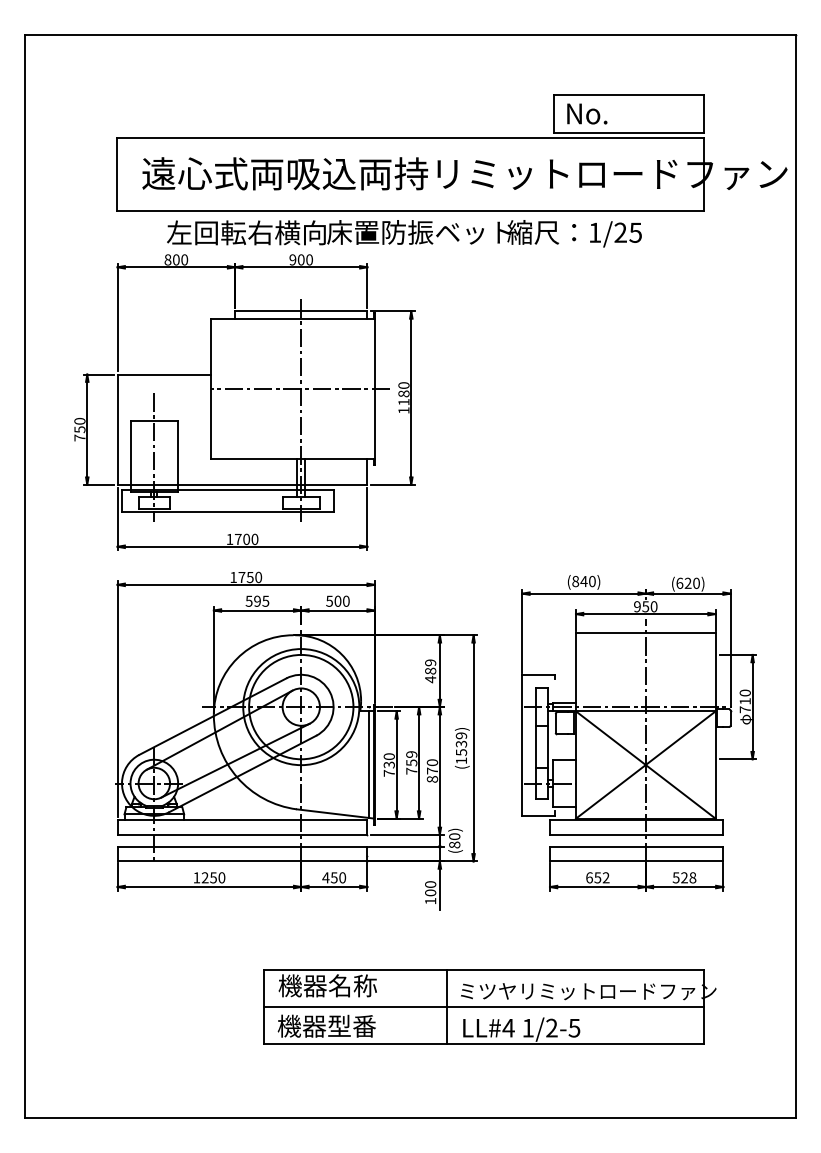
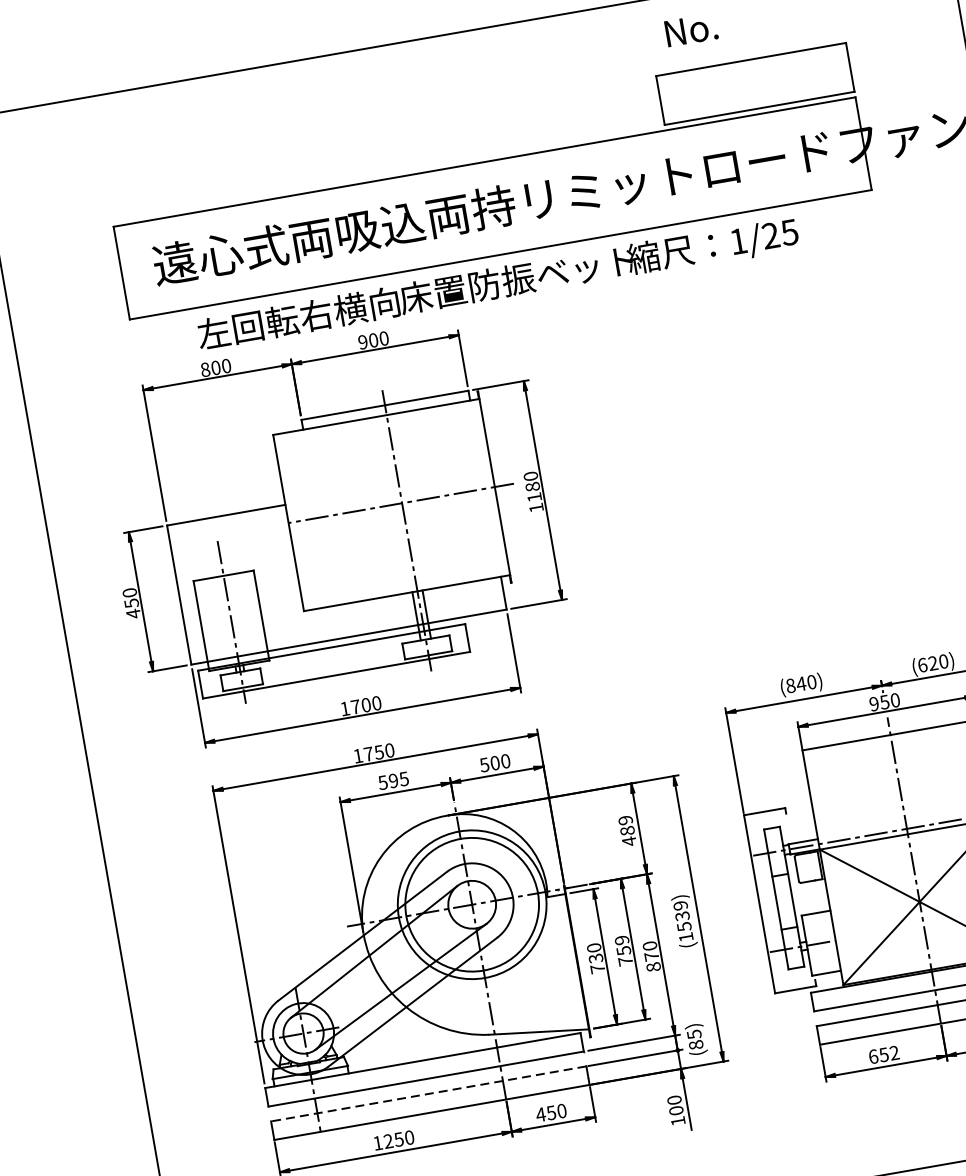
text: (587, 113) -> (691, 29), moved
text: (79, 437) -> (132, 613), 750 -> 450
line: (368, 764) -> (569, 962), removed
text: (454, 836) -> (694, 1034), (80) -> (85)
line: (242, 846) -> (428, 1093), solid -> dashed

